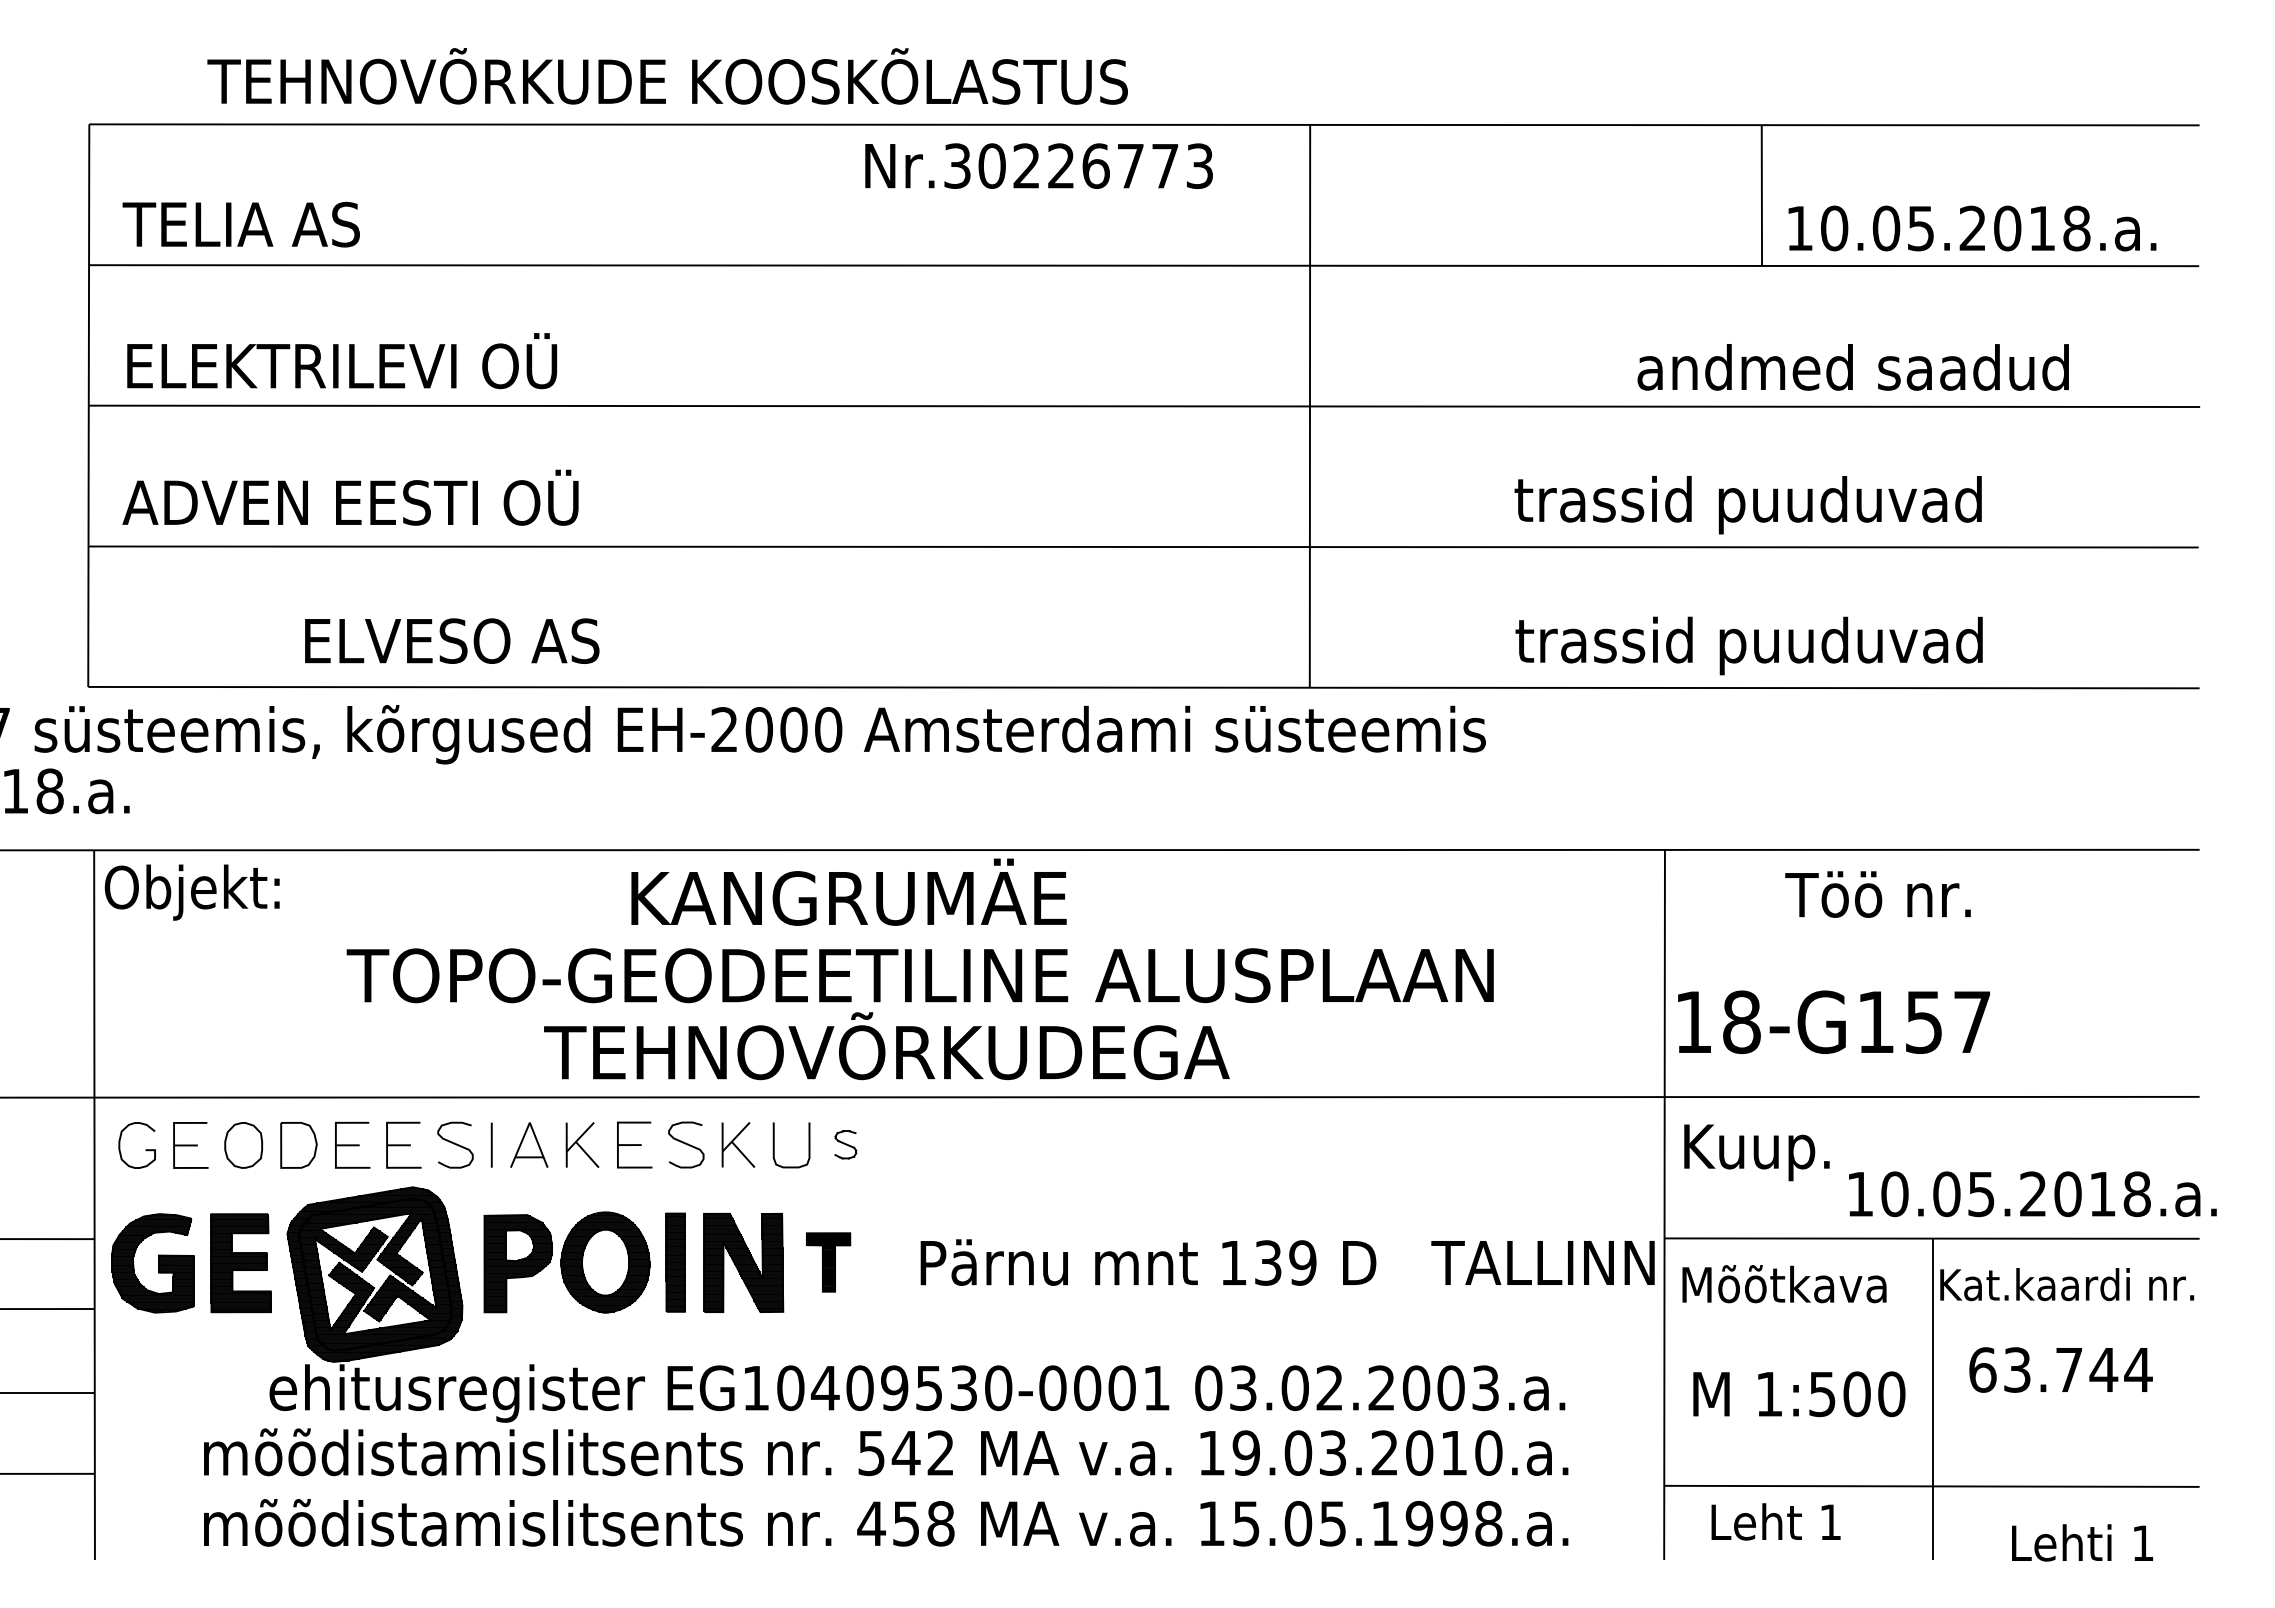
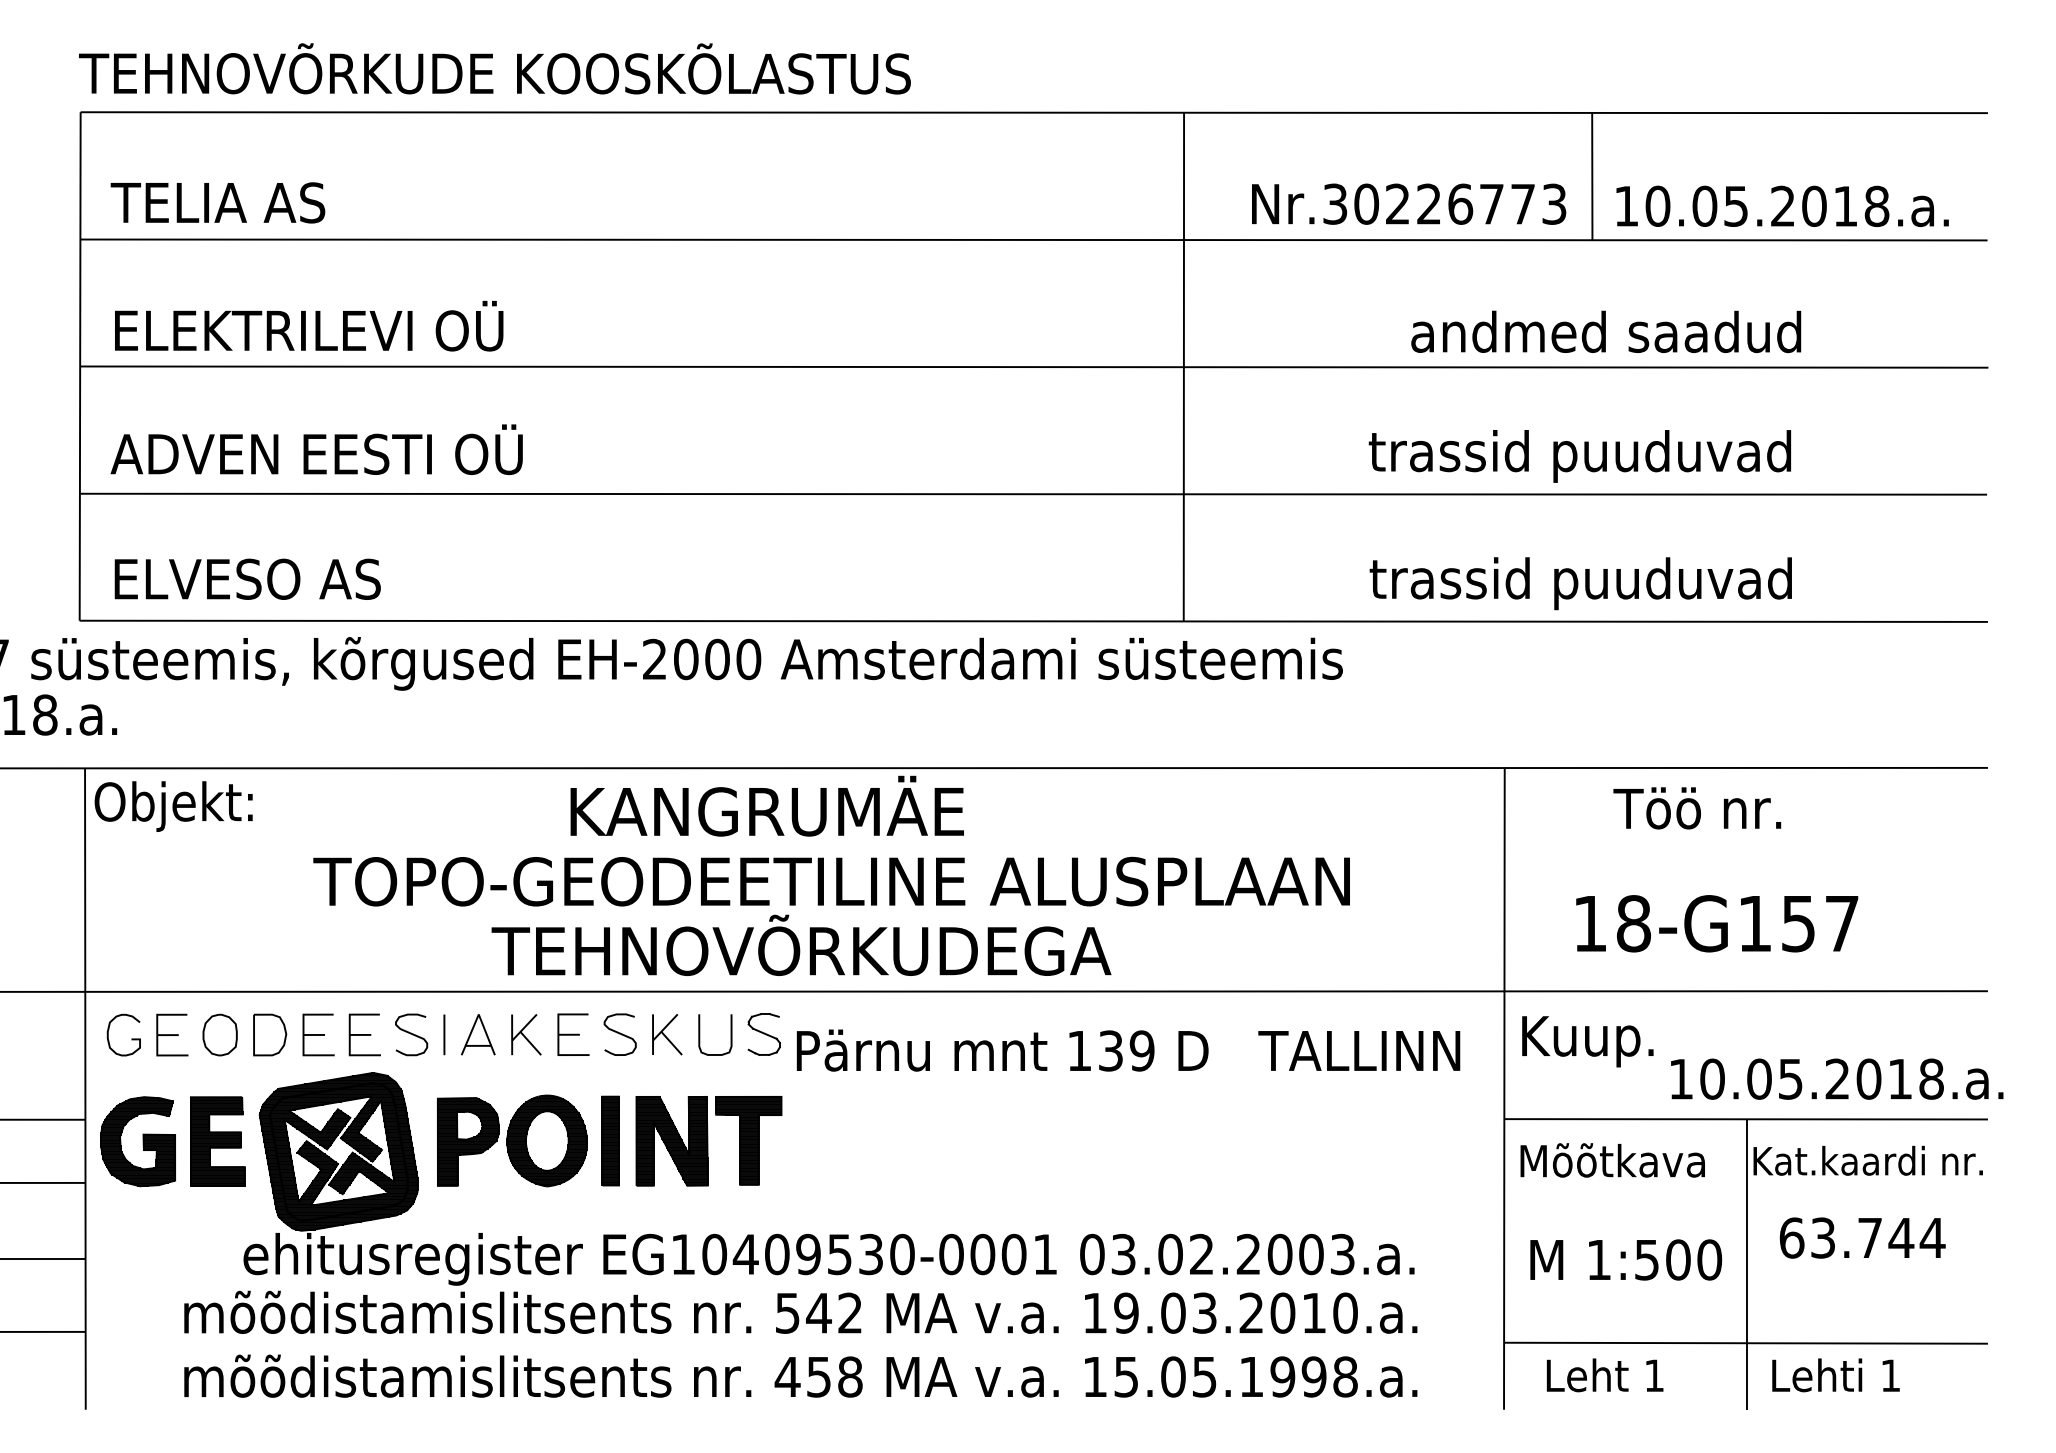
text: (667, 76) -> (494, 68), moved
text: (1038, 165) -> (1408, 203), moved
text: (1852, 367) -> (1605, 331), moved
text: (452, 640) -> (248, 578), moved
text: (1833, 1021) -> (1716, 923), moved
part: (845, 1144) -> (764, 1034), size x1.67
part: (828, 1262) -> (748, 1140), size x1.67
text: (1287, 1262) -> (1128, 1050), moved
text: (2082, 1542) -> (1835, 1374), moved

